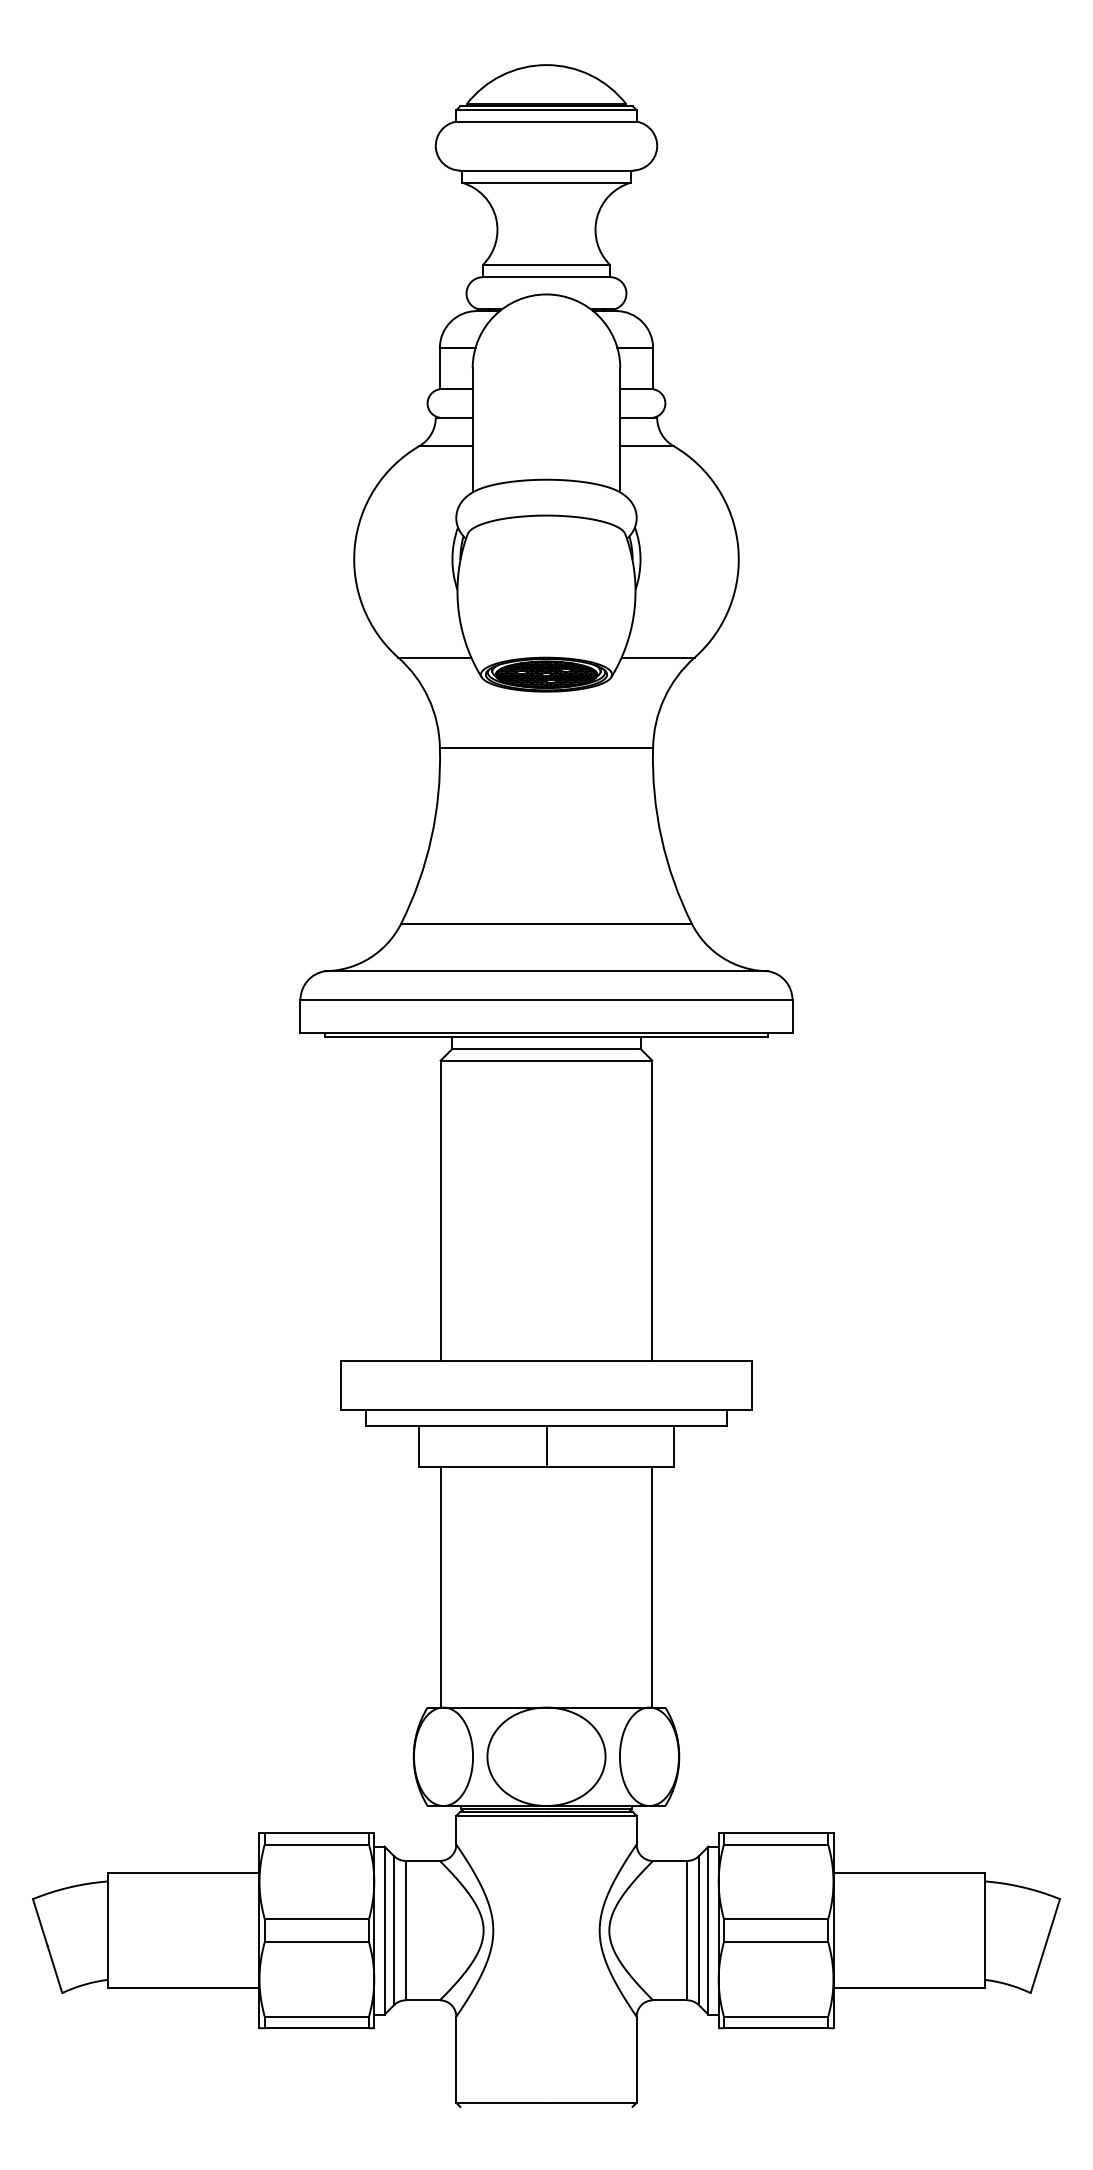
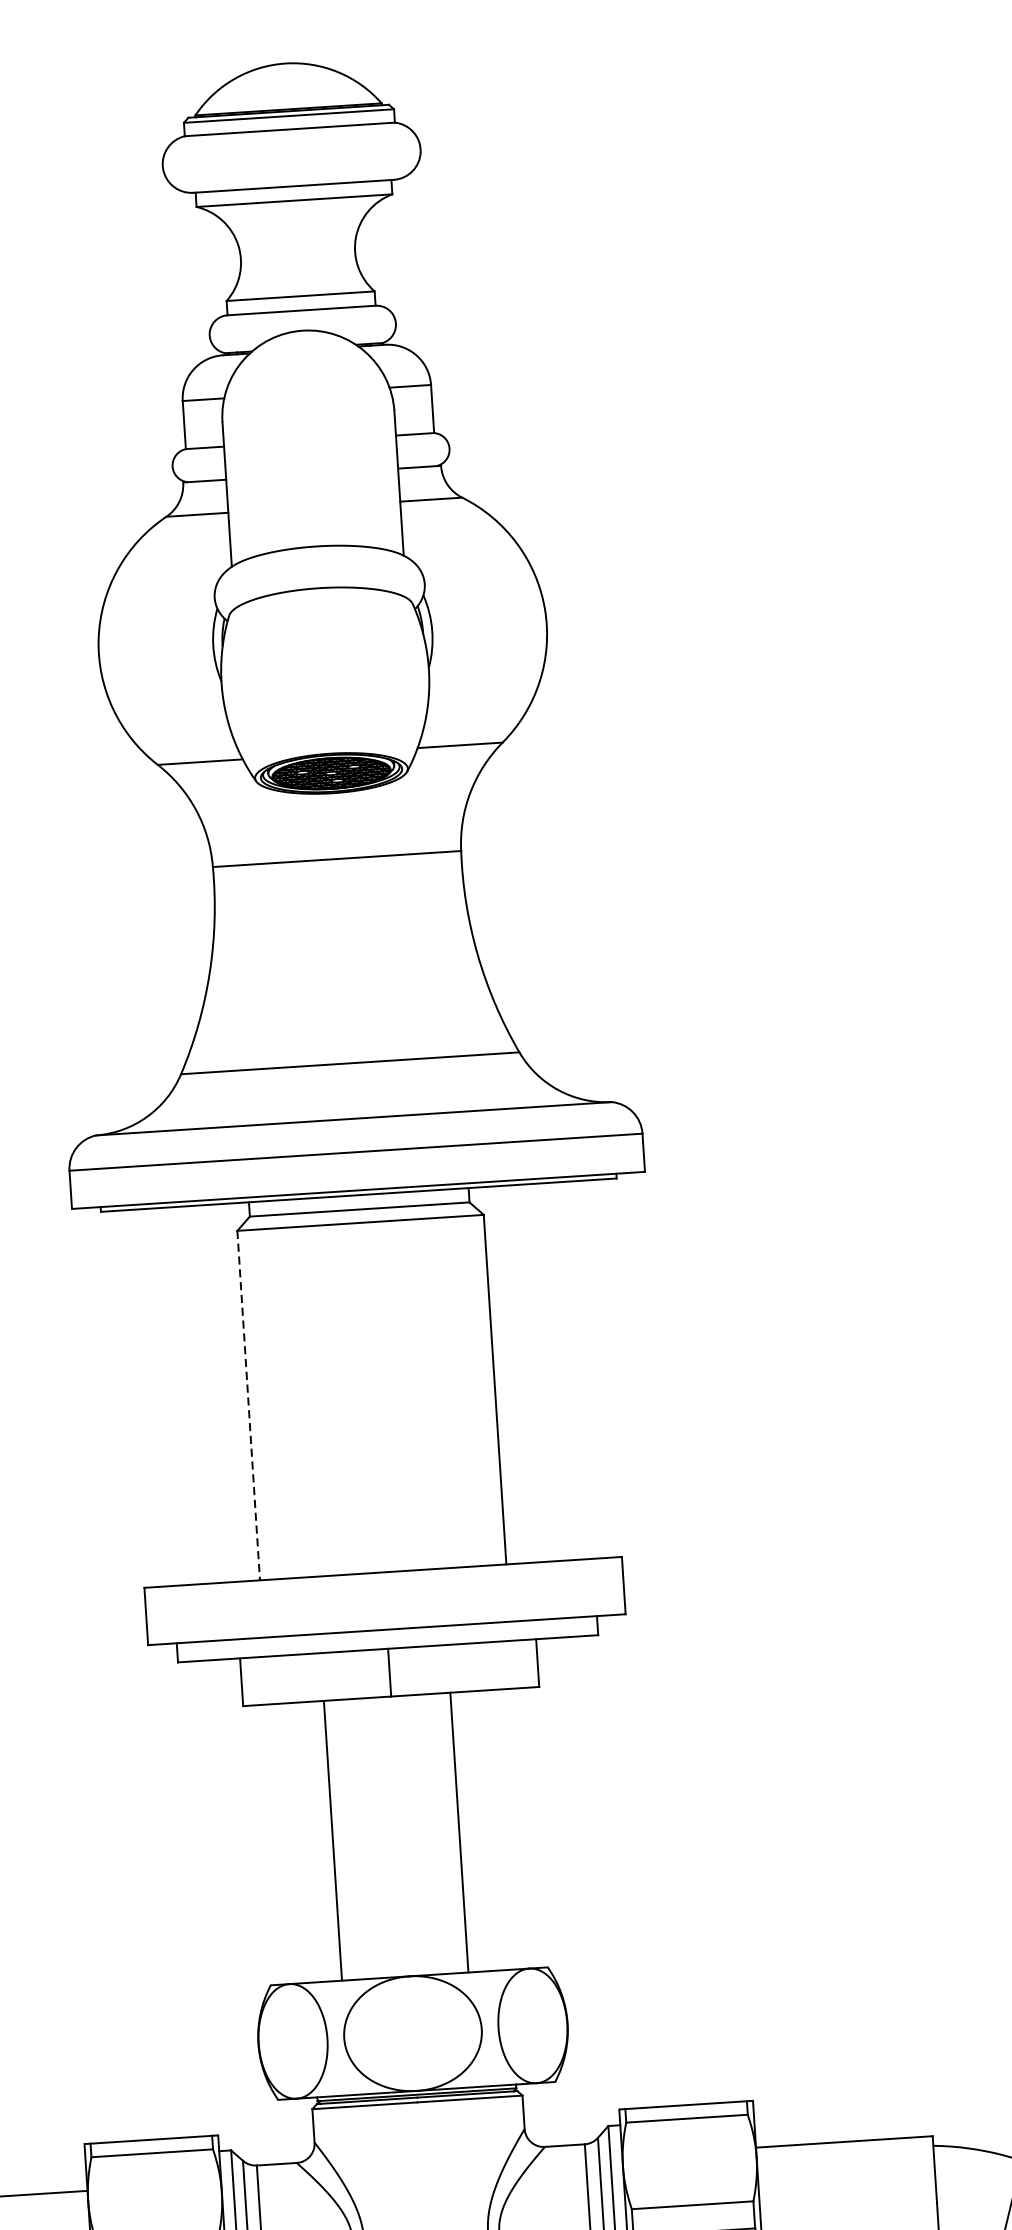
line: (440, 1211) -> (248, 1406), solid -> dashed
line: (440, 1587) -> (332, 1840), moved
line: (652, 1587) -> (459, 1832), moved

